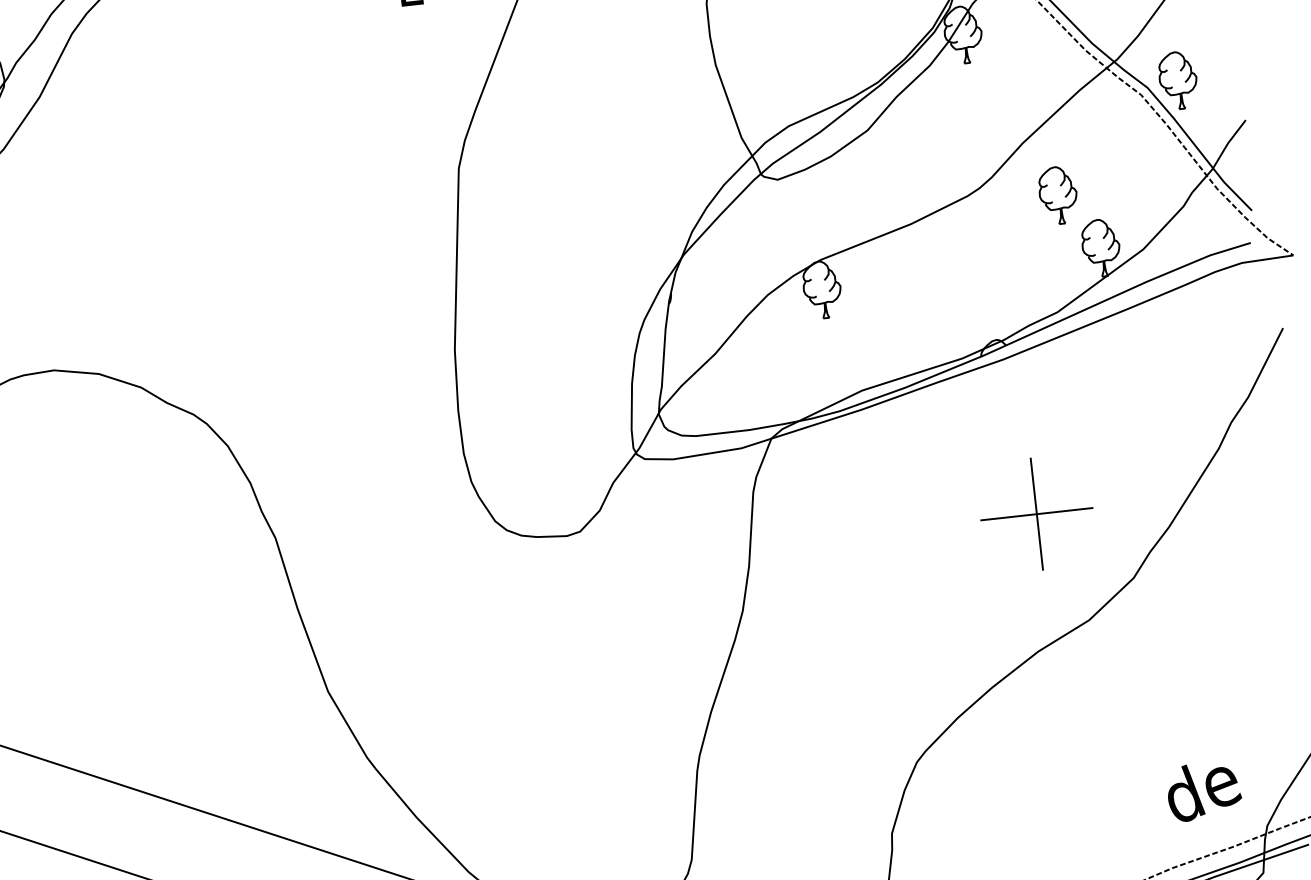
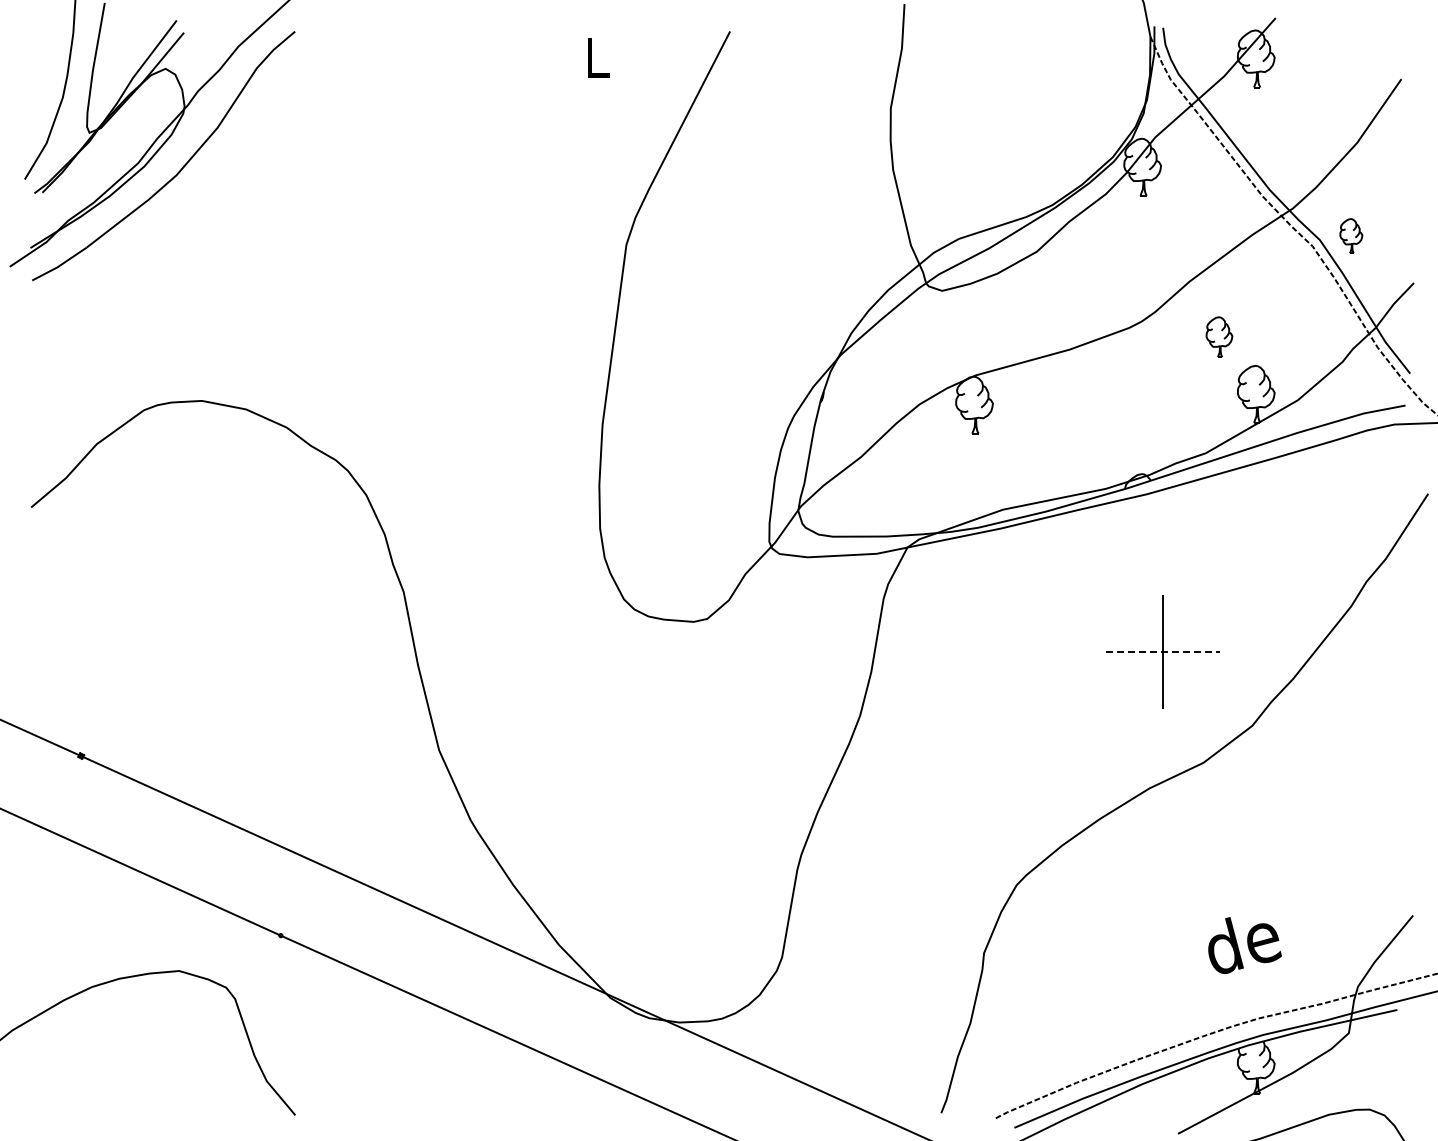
part: (1178, 79) -> (1351, 235), size x0.6
part: (1058, 194) -> (1219, 336), size x0.7
line: (1037, 513) -> (1163, 651), solid -> dashed
text: (1203, 791) -> (1244, 945), moved

